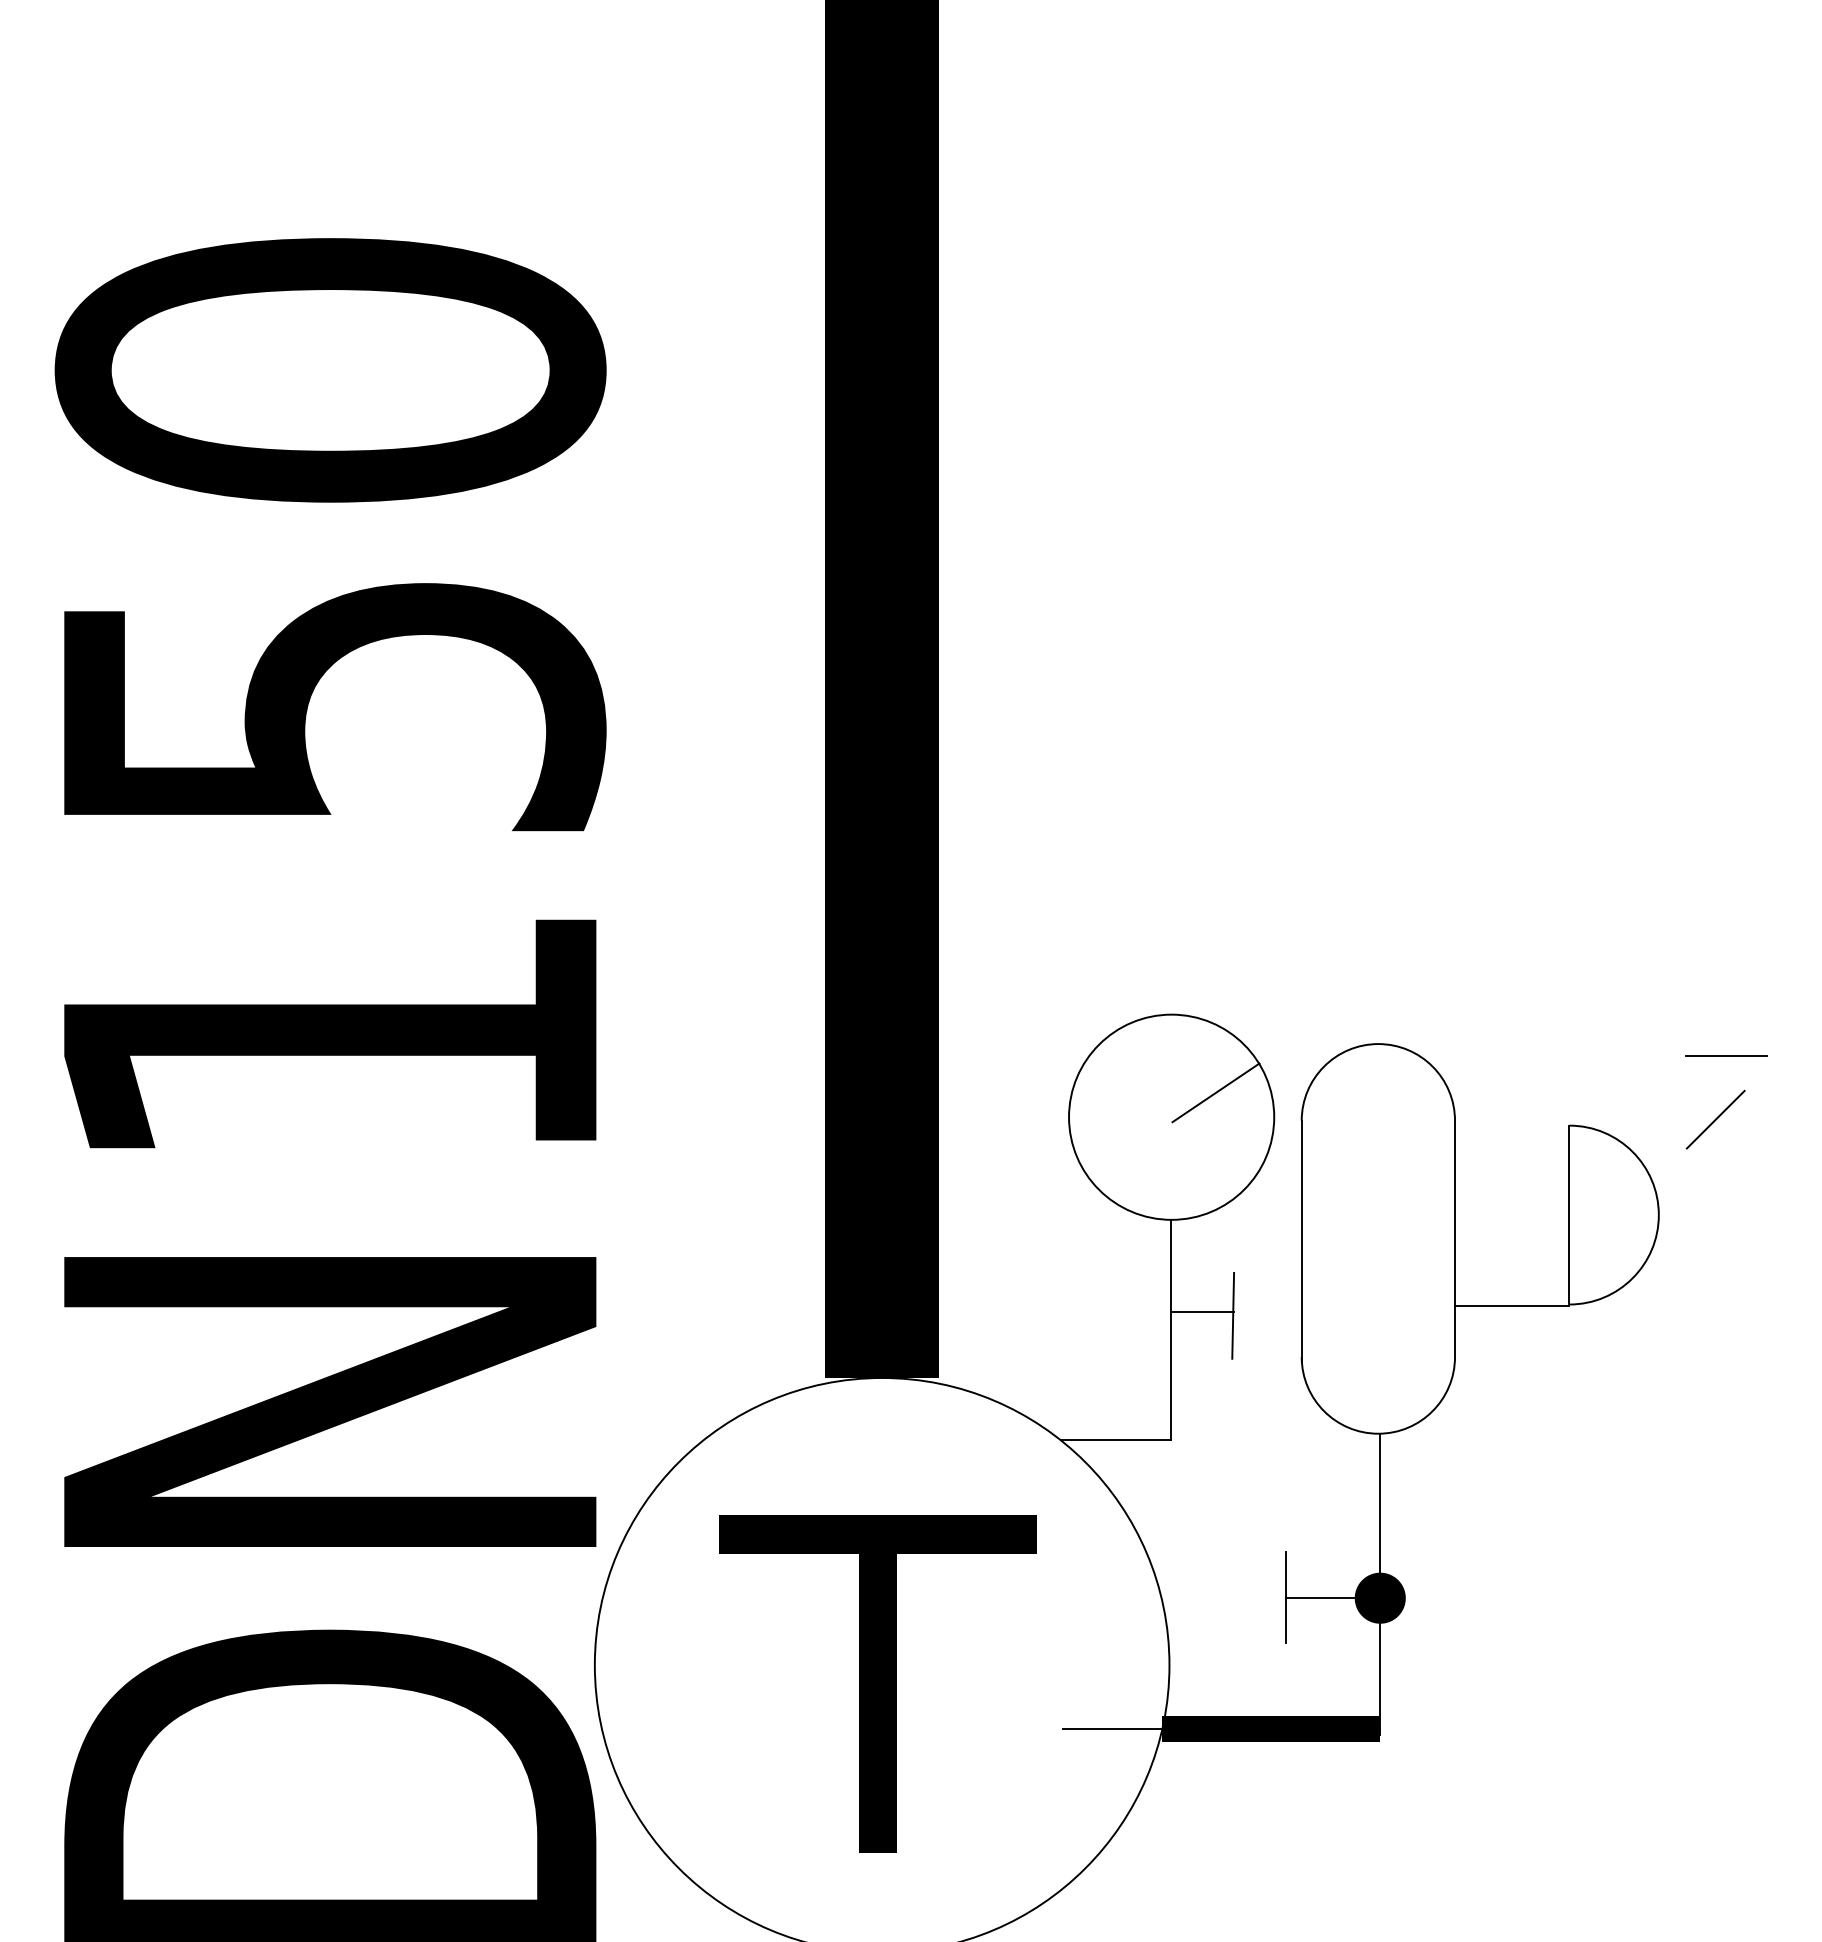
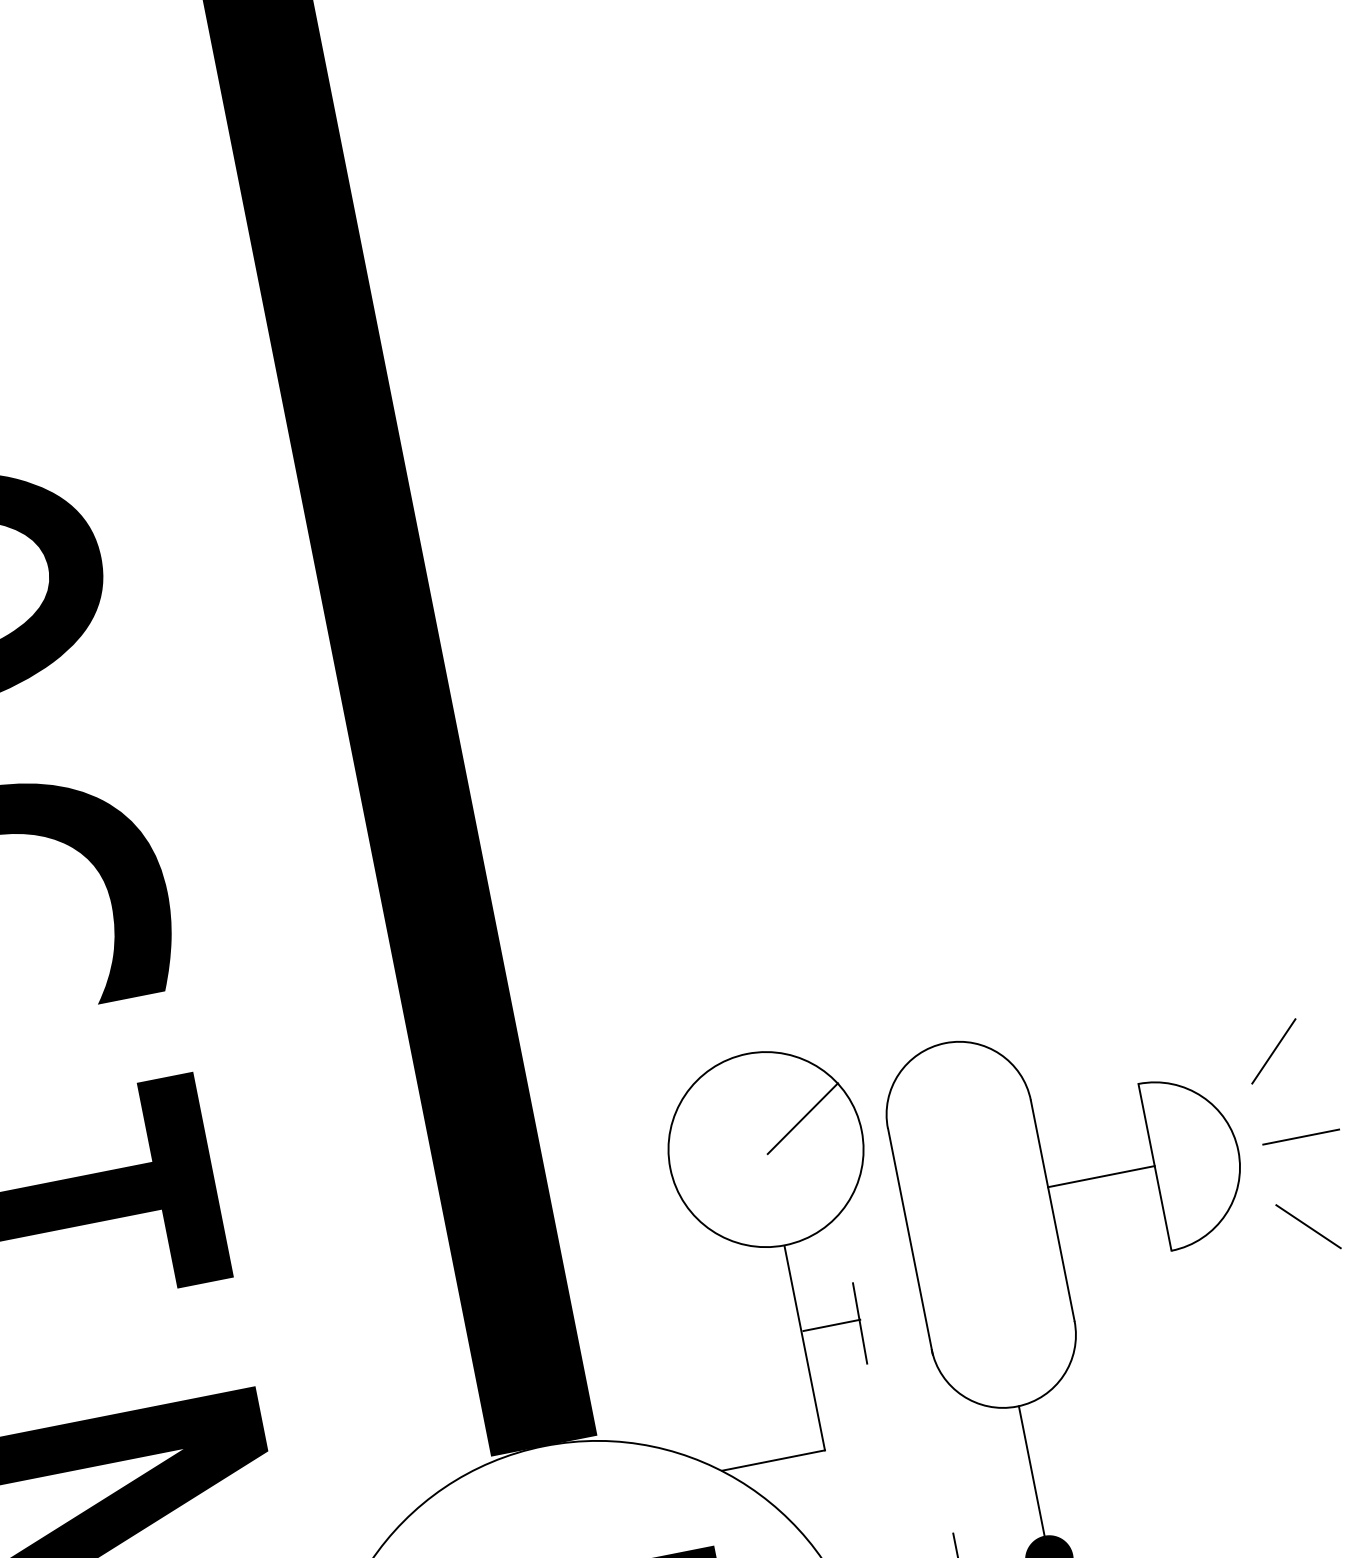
line: (1726, 1055) -> (1301, 1136), moved
line: (1512, 1305) -> (1101, 1176), moved
line: (1715, 1307) -> (1308, 1226), added

